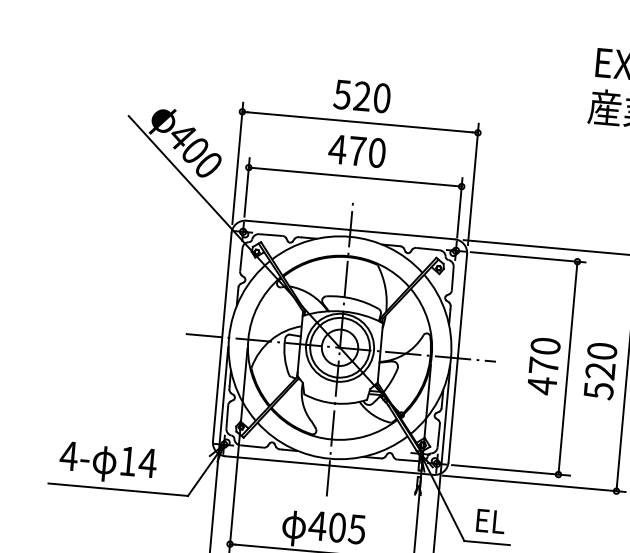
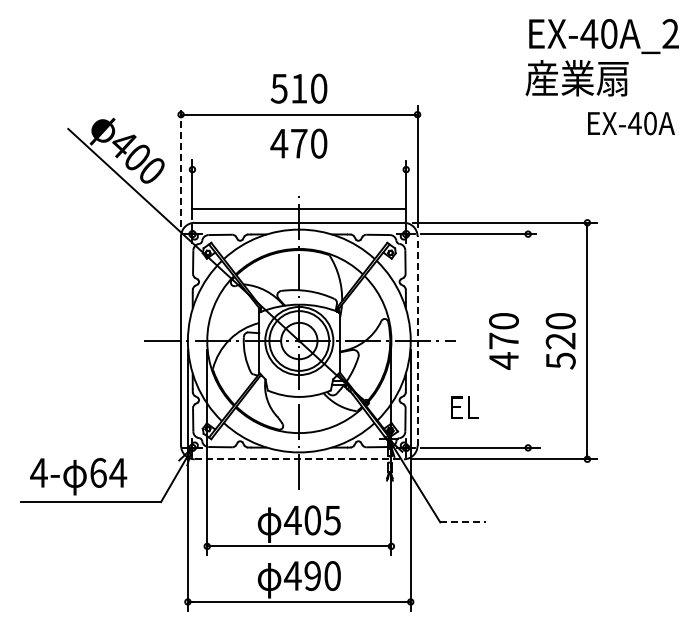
text: (362, 96) -> (299, 88), 520 -> 510
line: (238, 163) -> (181, 166), solid -> dashed
line: (355, 176) -> (299, 208), moved
line: (457, 358) -> (417, 341), solid -> dashed
line: (568, 367) -> (528, 340), removed
text: (128, 460) -> (98, 472), 14 -> 64
line: (329, 465) -> (299, 459), solid -> dashed
text: (490, 521) -> (464, 407), moved
line: (487, 543) -> (463, 522), solid -> dashed

